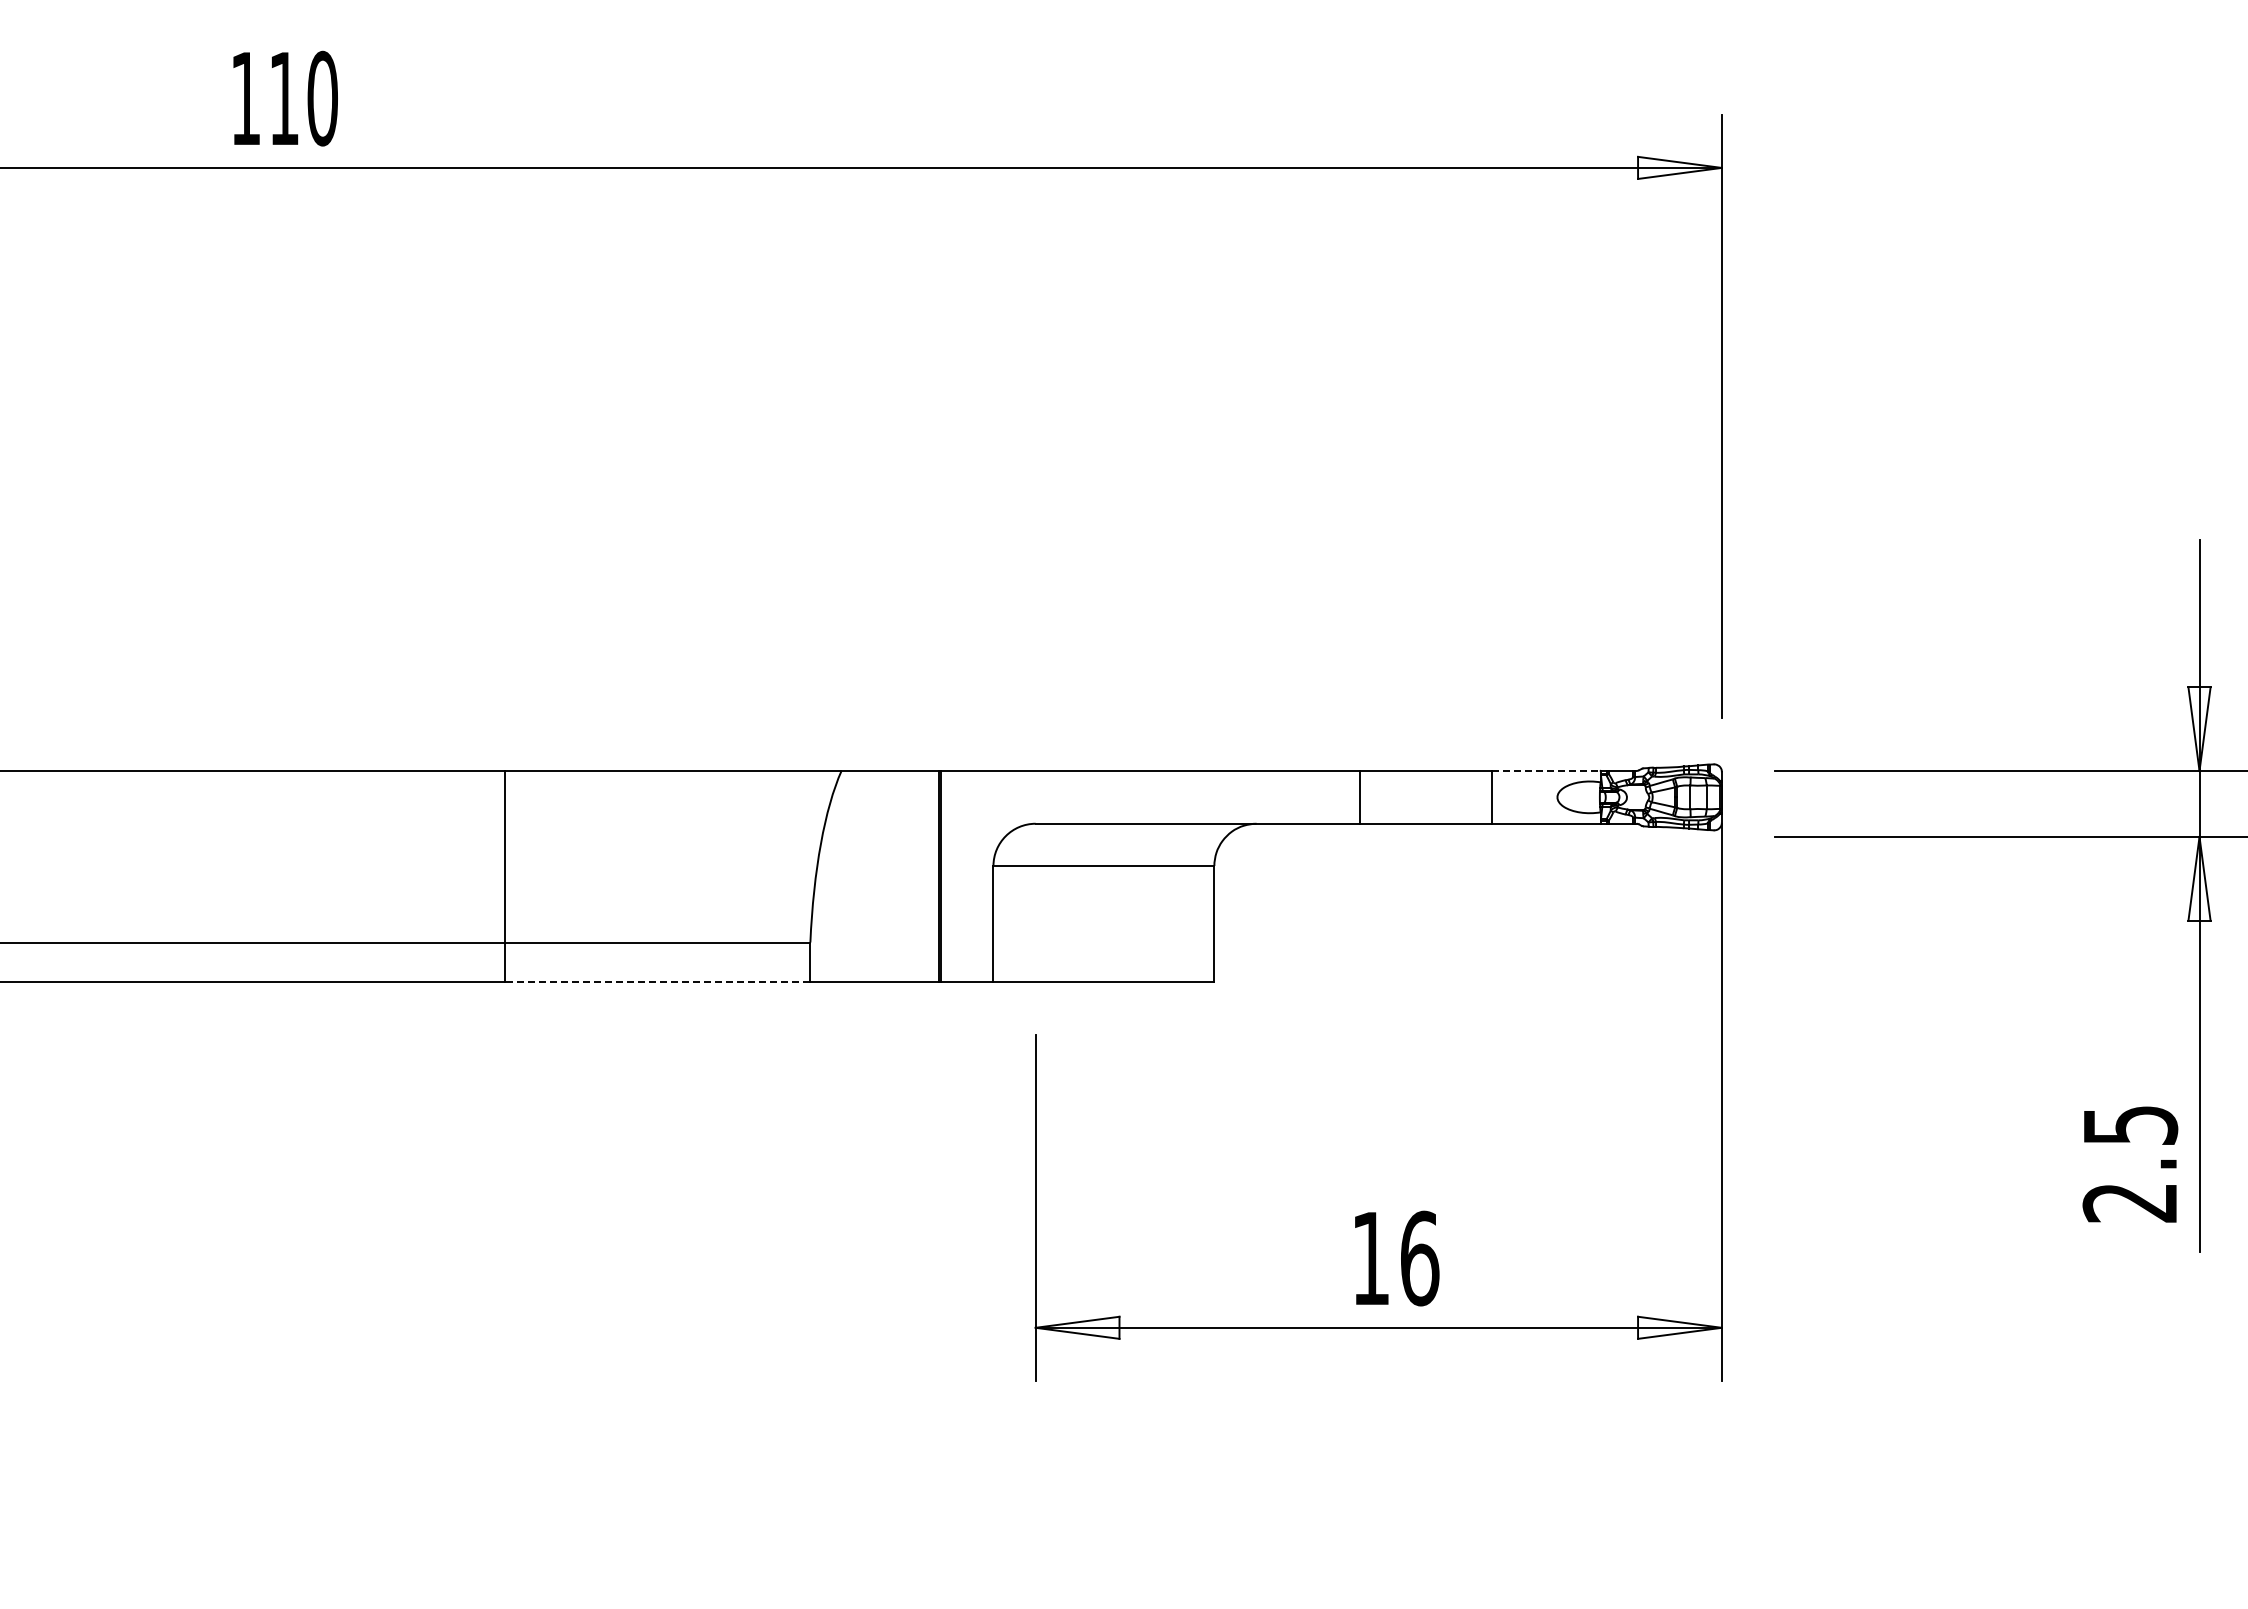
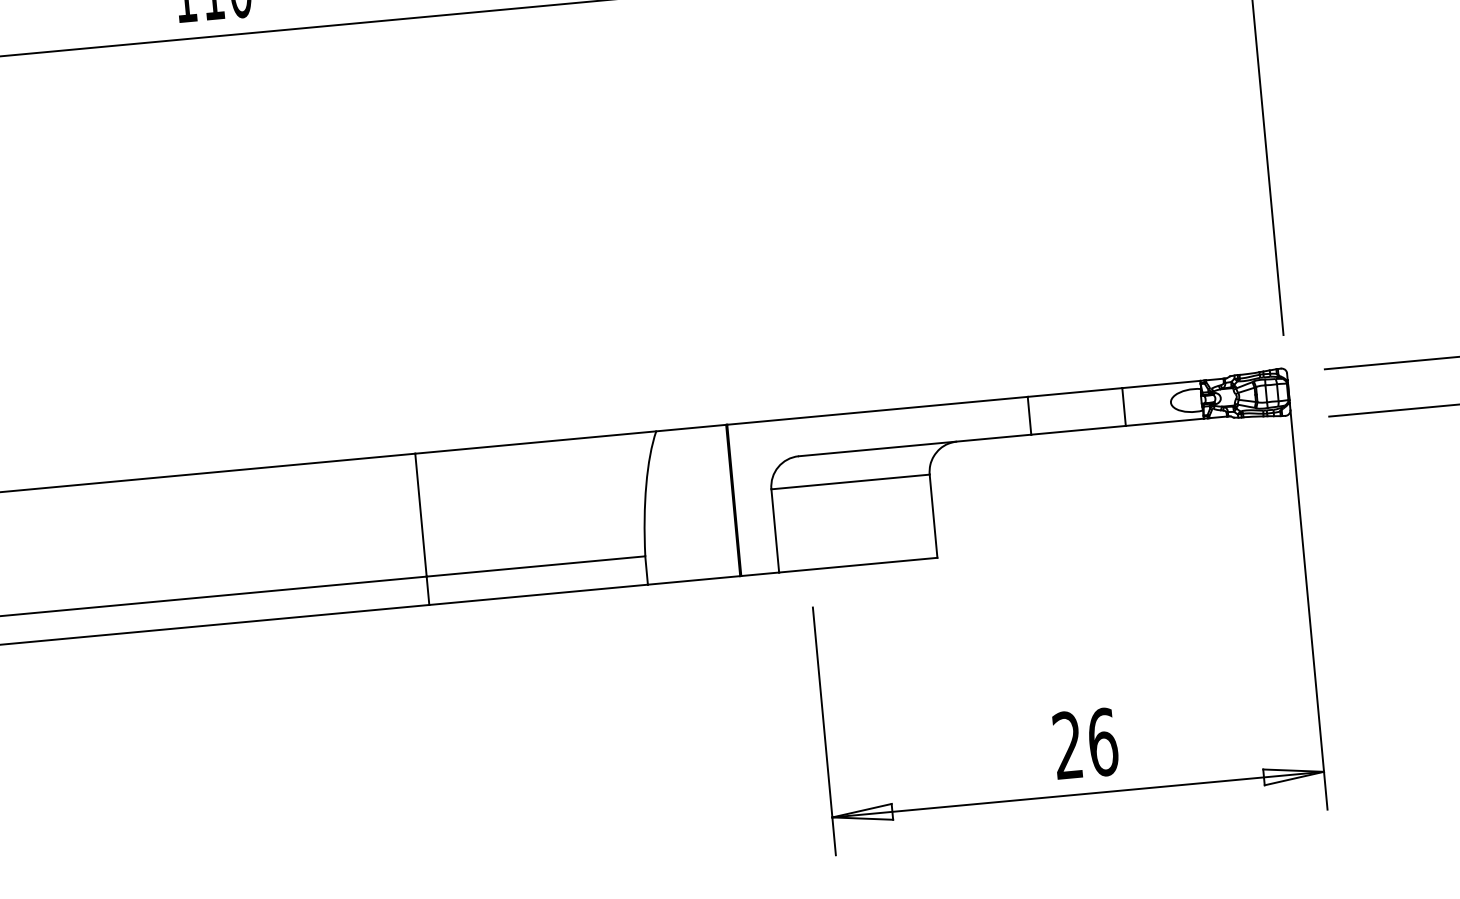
line: (1546, 770) -> (1161, 384), dashed -> solid
line: (657, 982) -> (538, 595), dashed -> solid
text: (1370, 1257) -> (1067, 744), 16 -> 26

